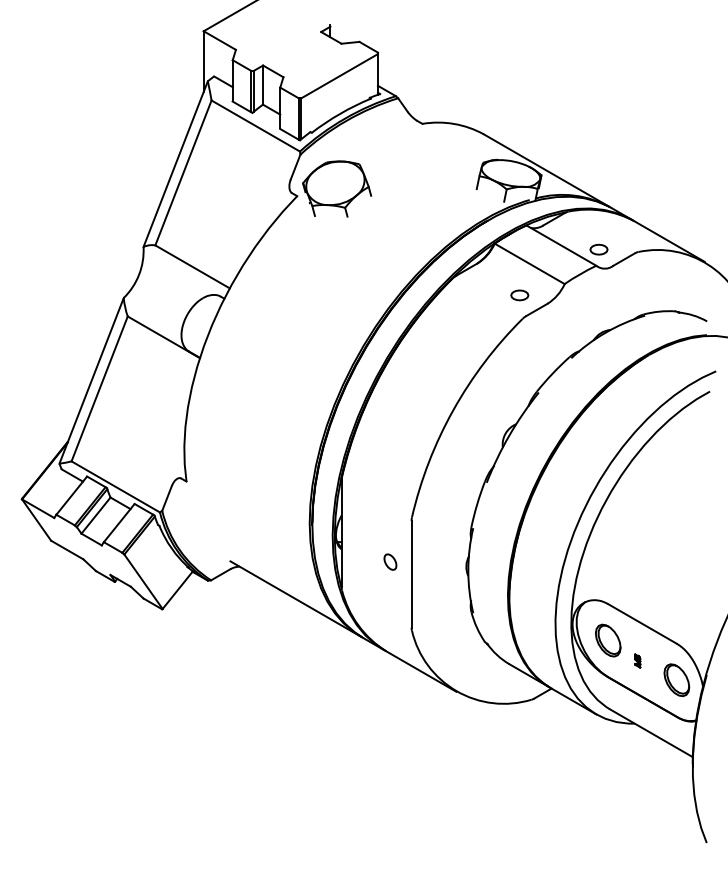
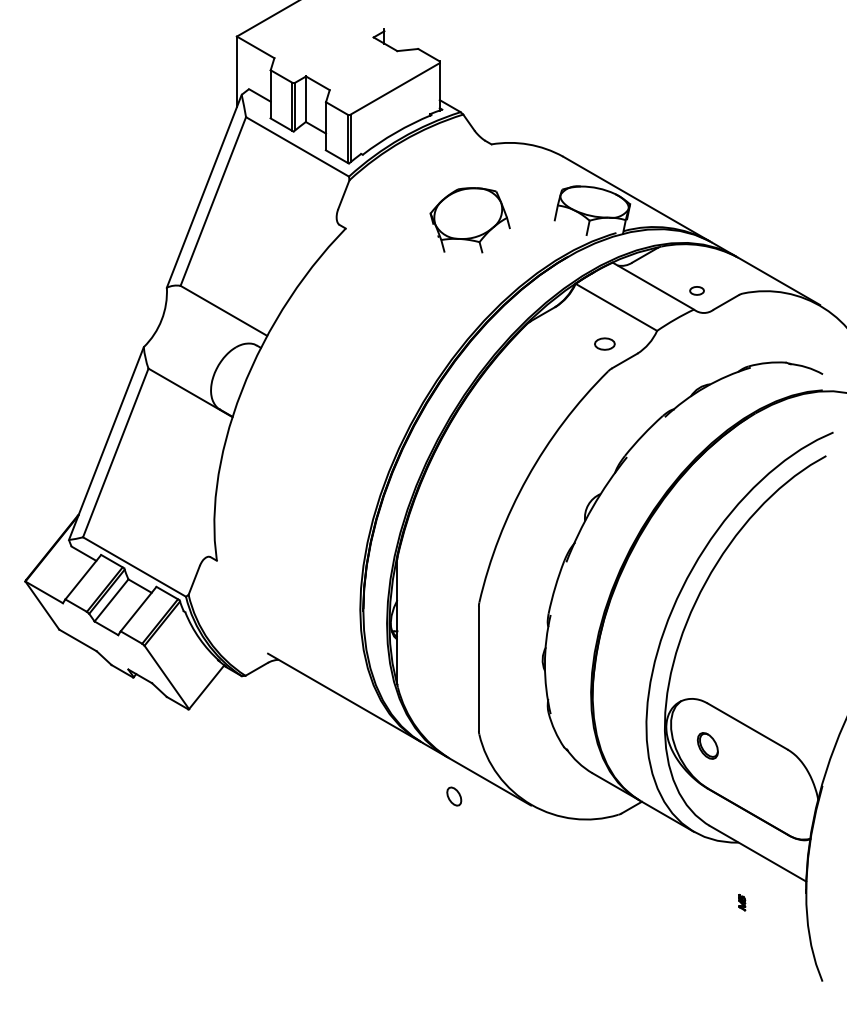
part: (336, 189) -> (469, 220), moved
part: (598, 249) -> (696, 290), size x0.7
part: (390, 562) -> (454, 796), moved
part: (607, 640) -> (707, 745), size x0.7
part: (638, 660) -> (742, 902), moved
part: (676, 679) -> (787, 791), removed

